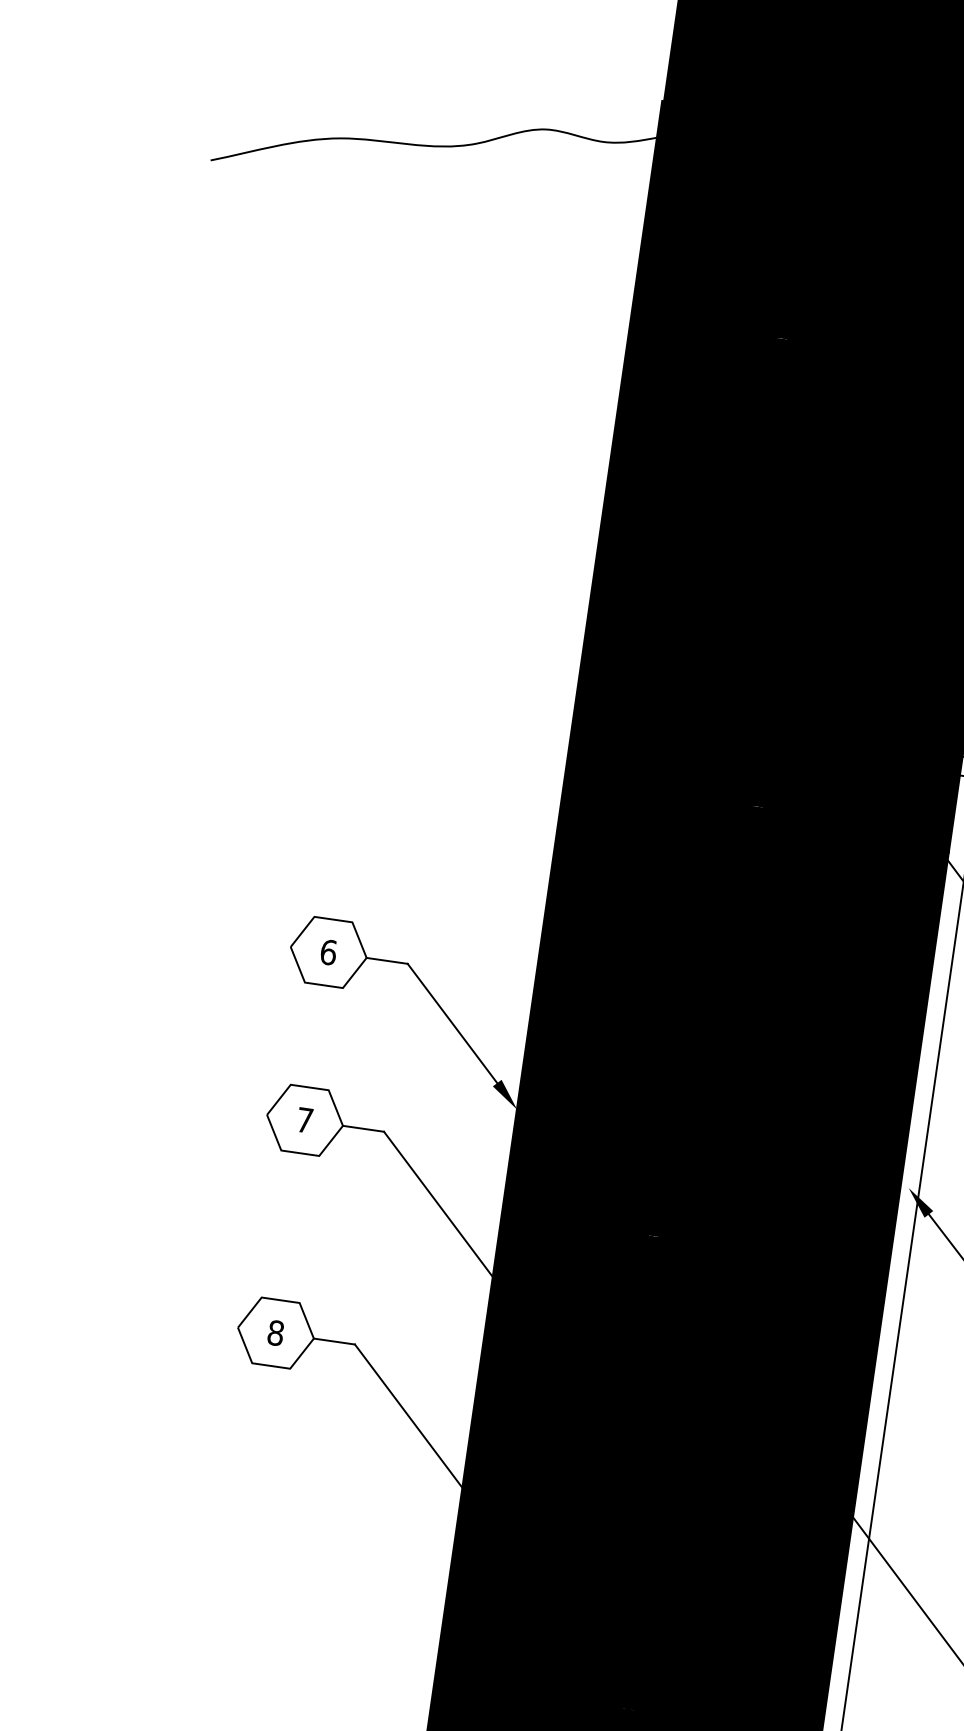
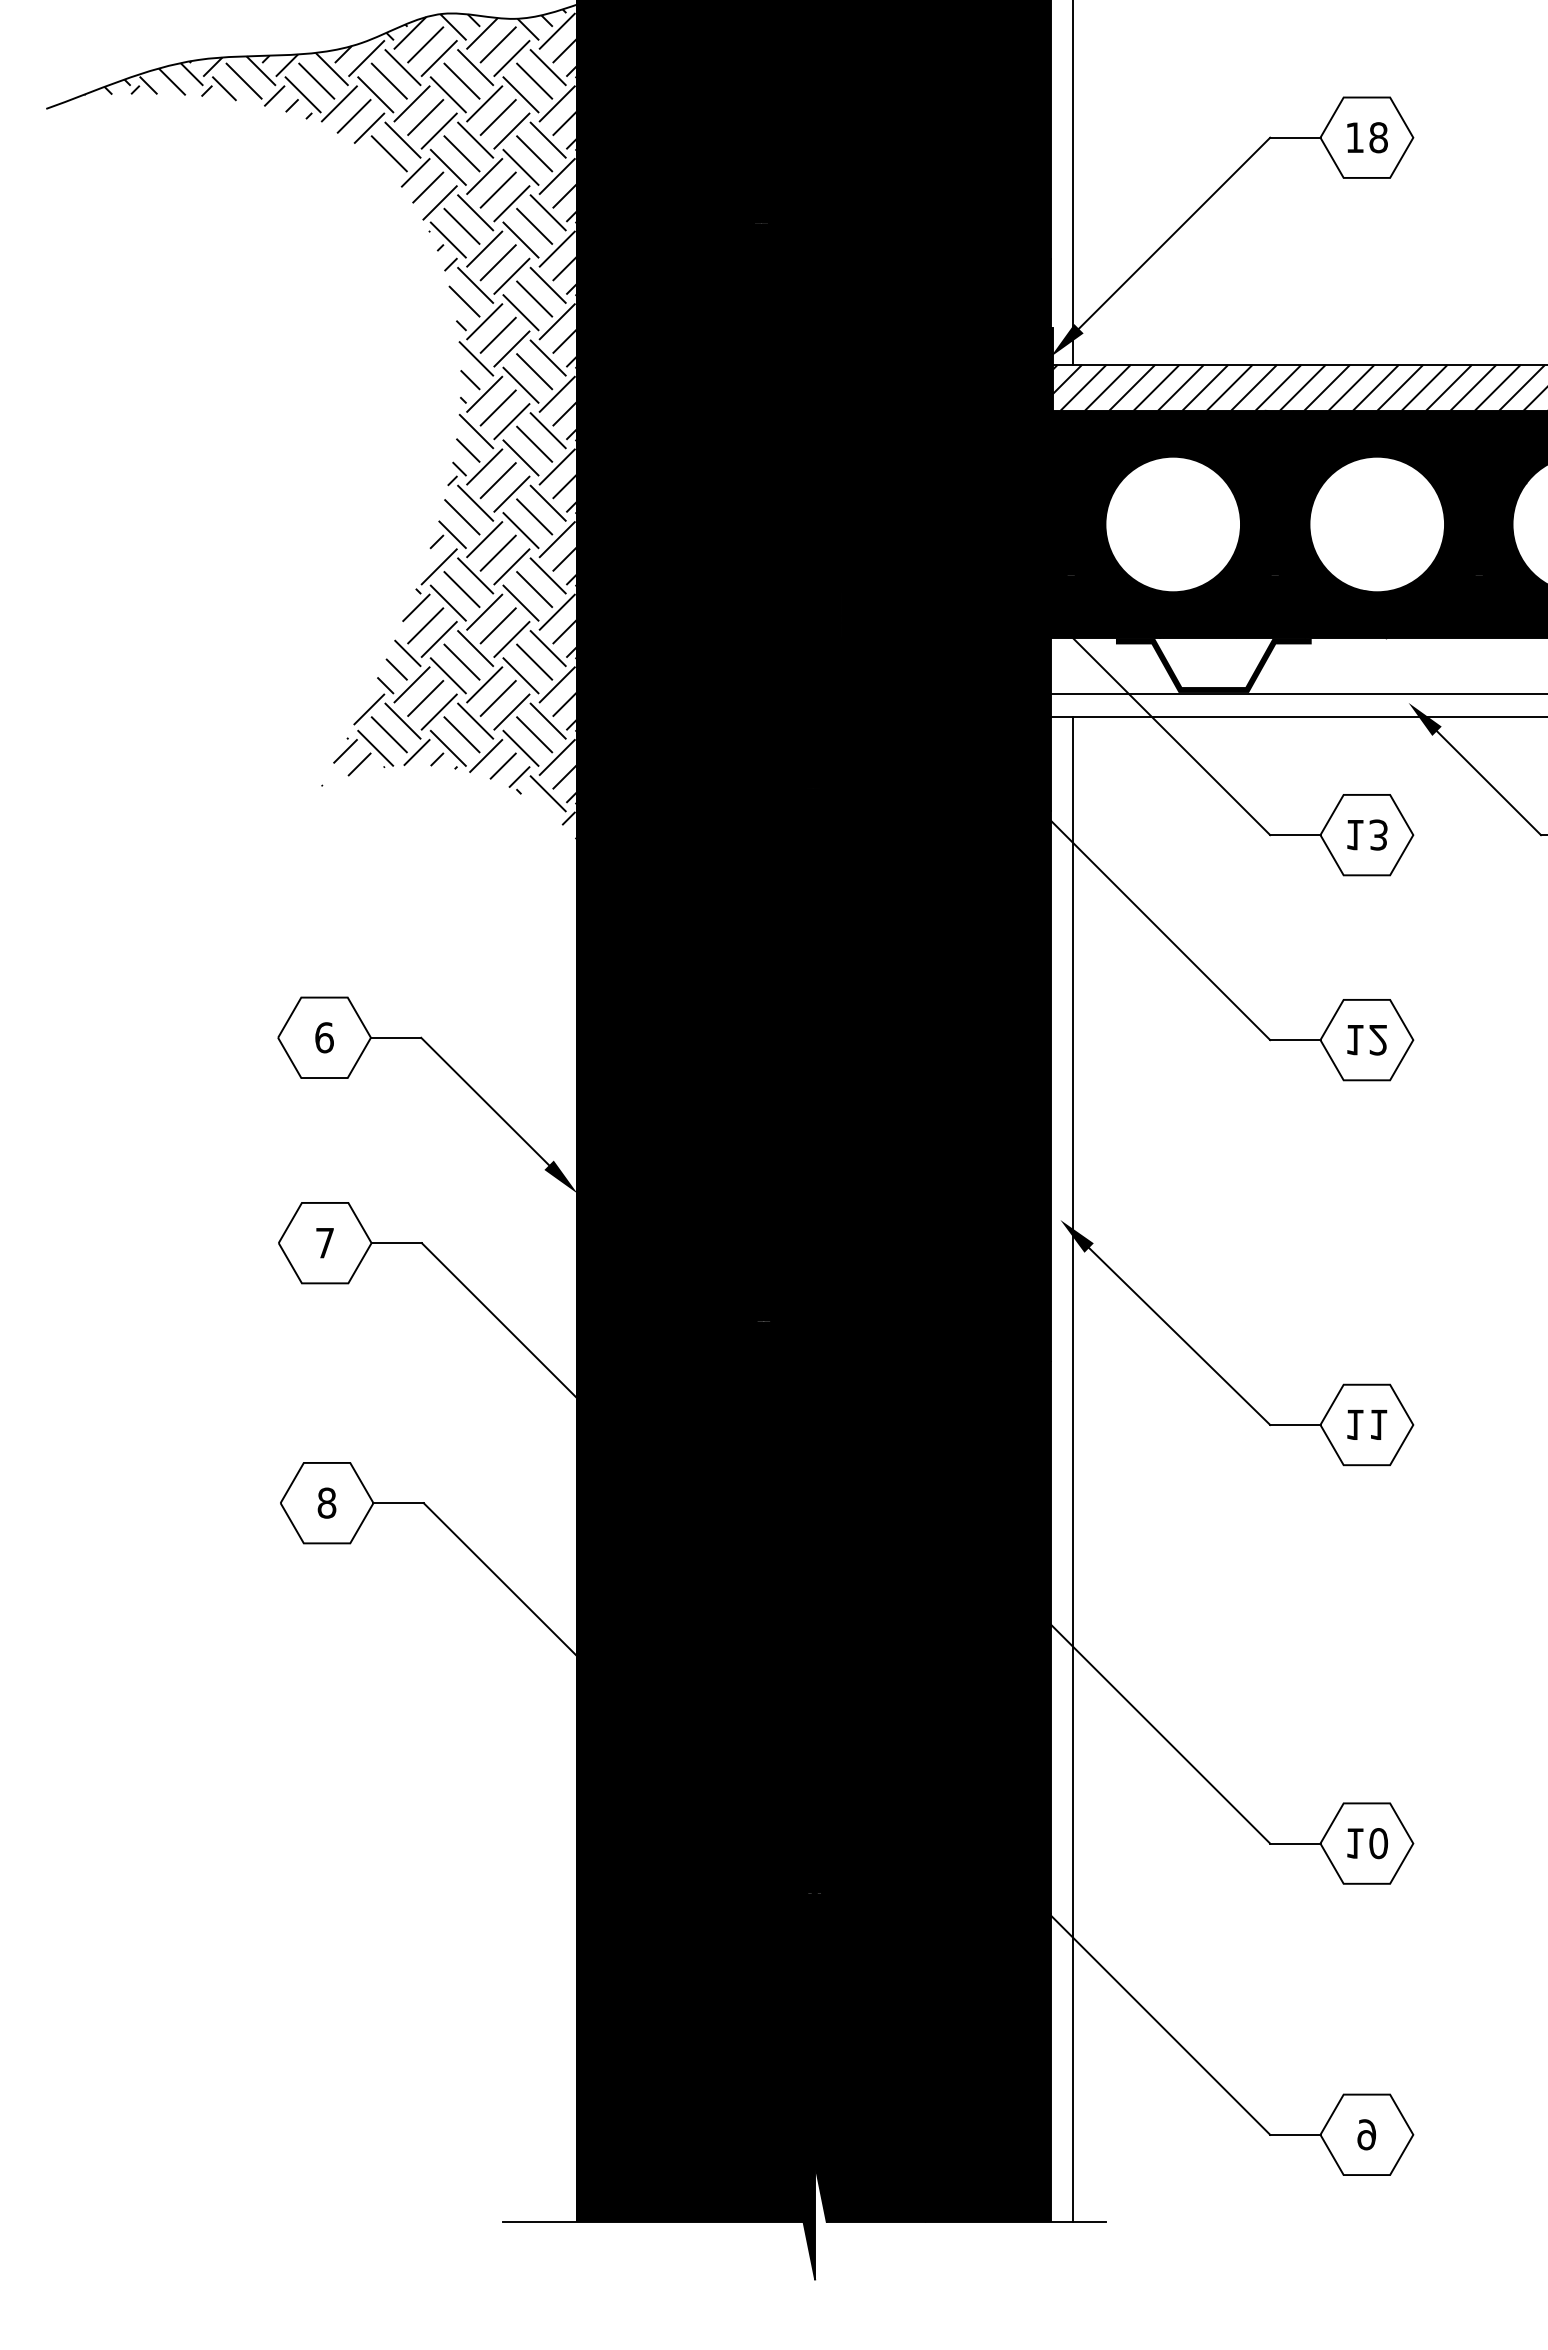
hatch: (406, 449) -> (331, 421), added

